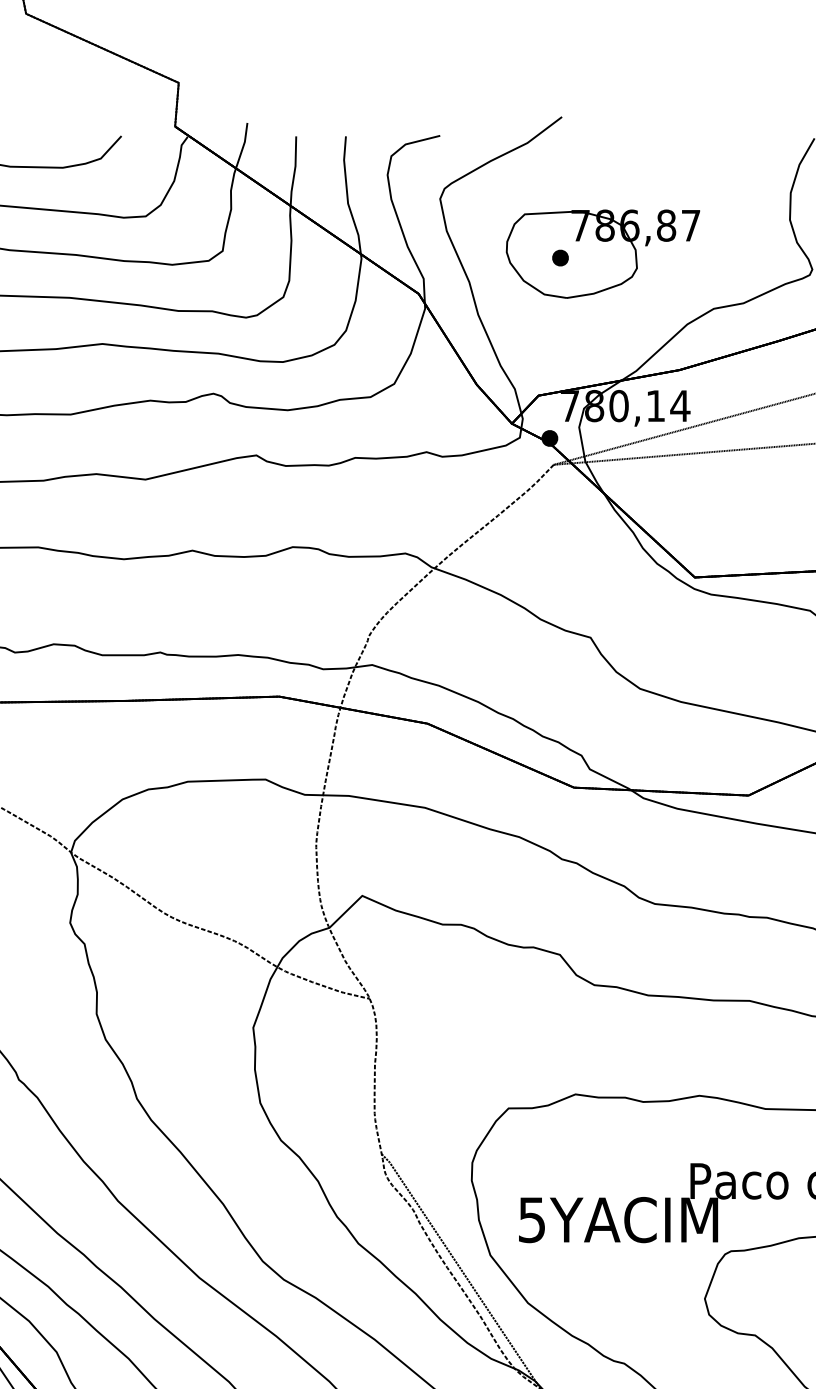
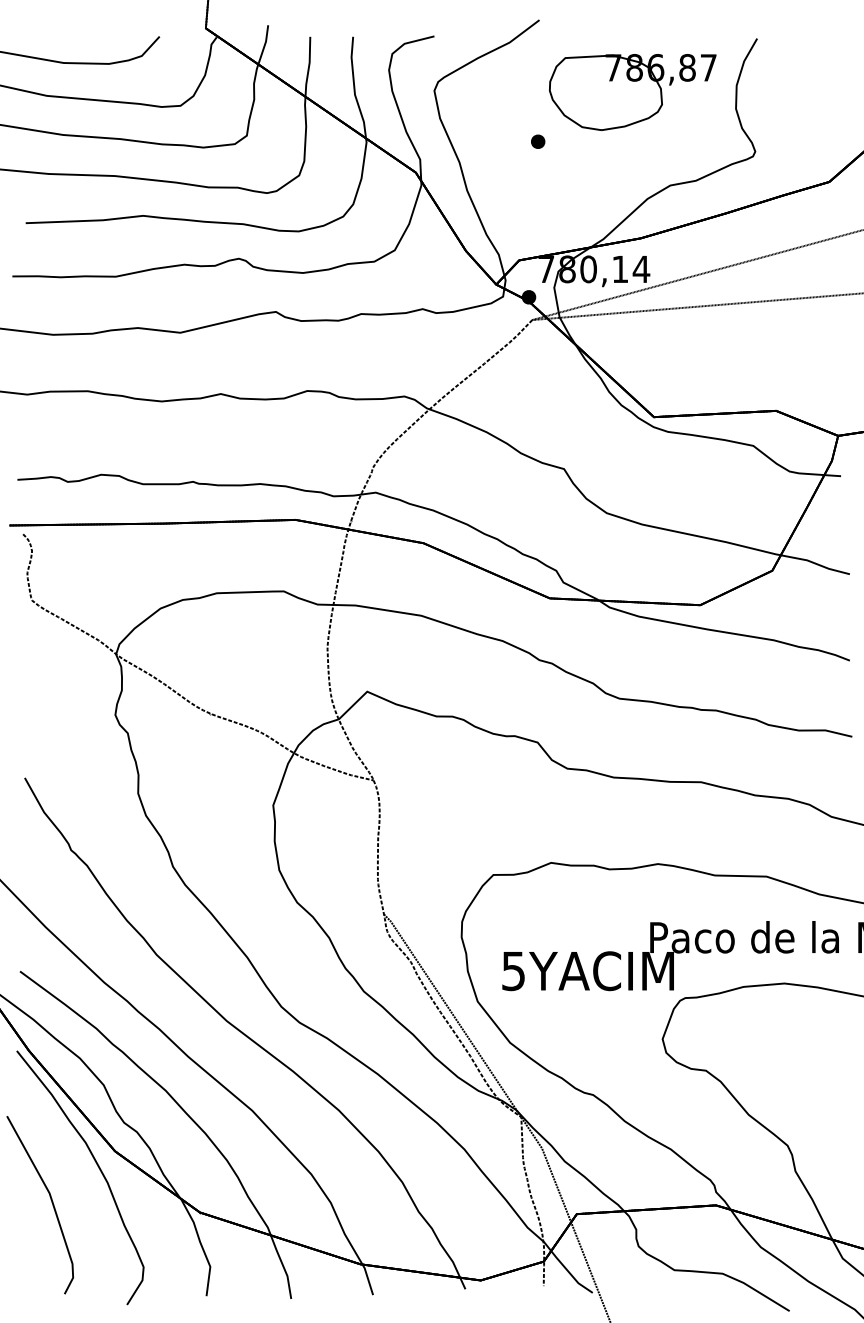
part: (602, 254) -> (632, 92), moved

